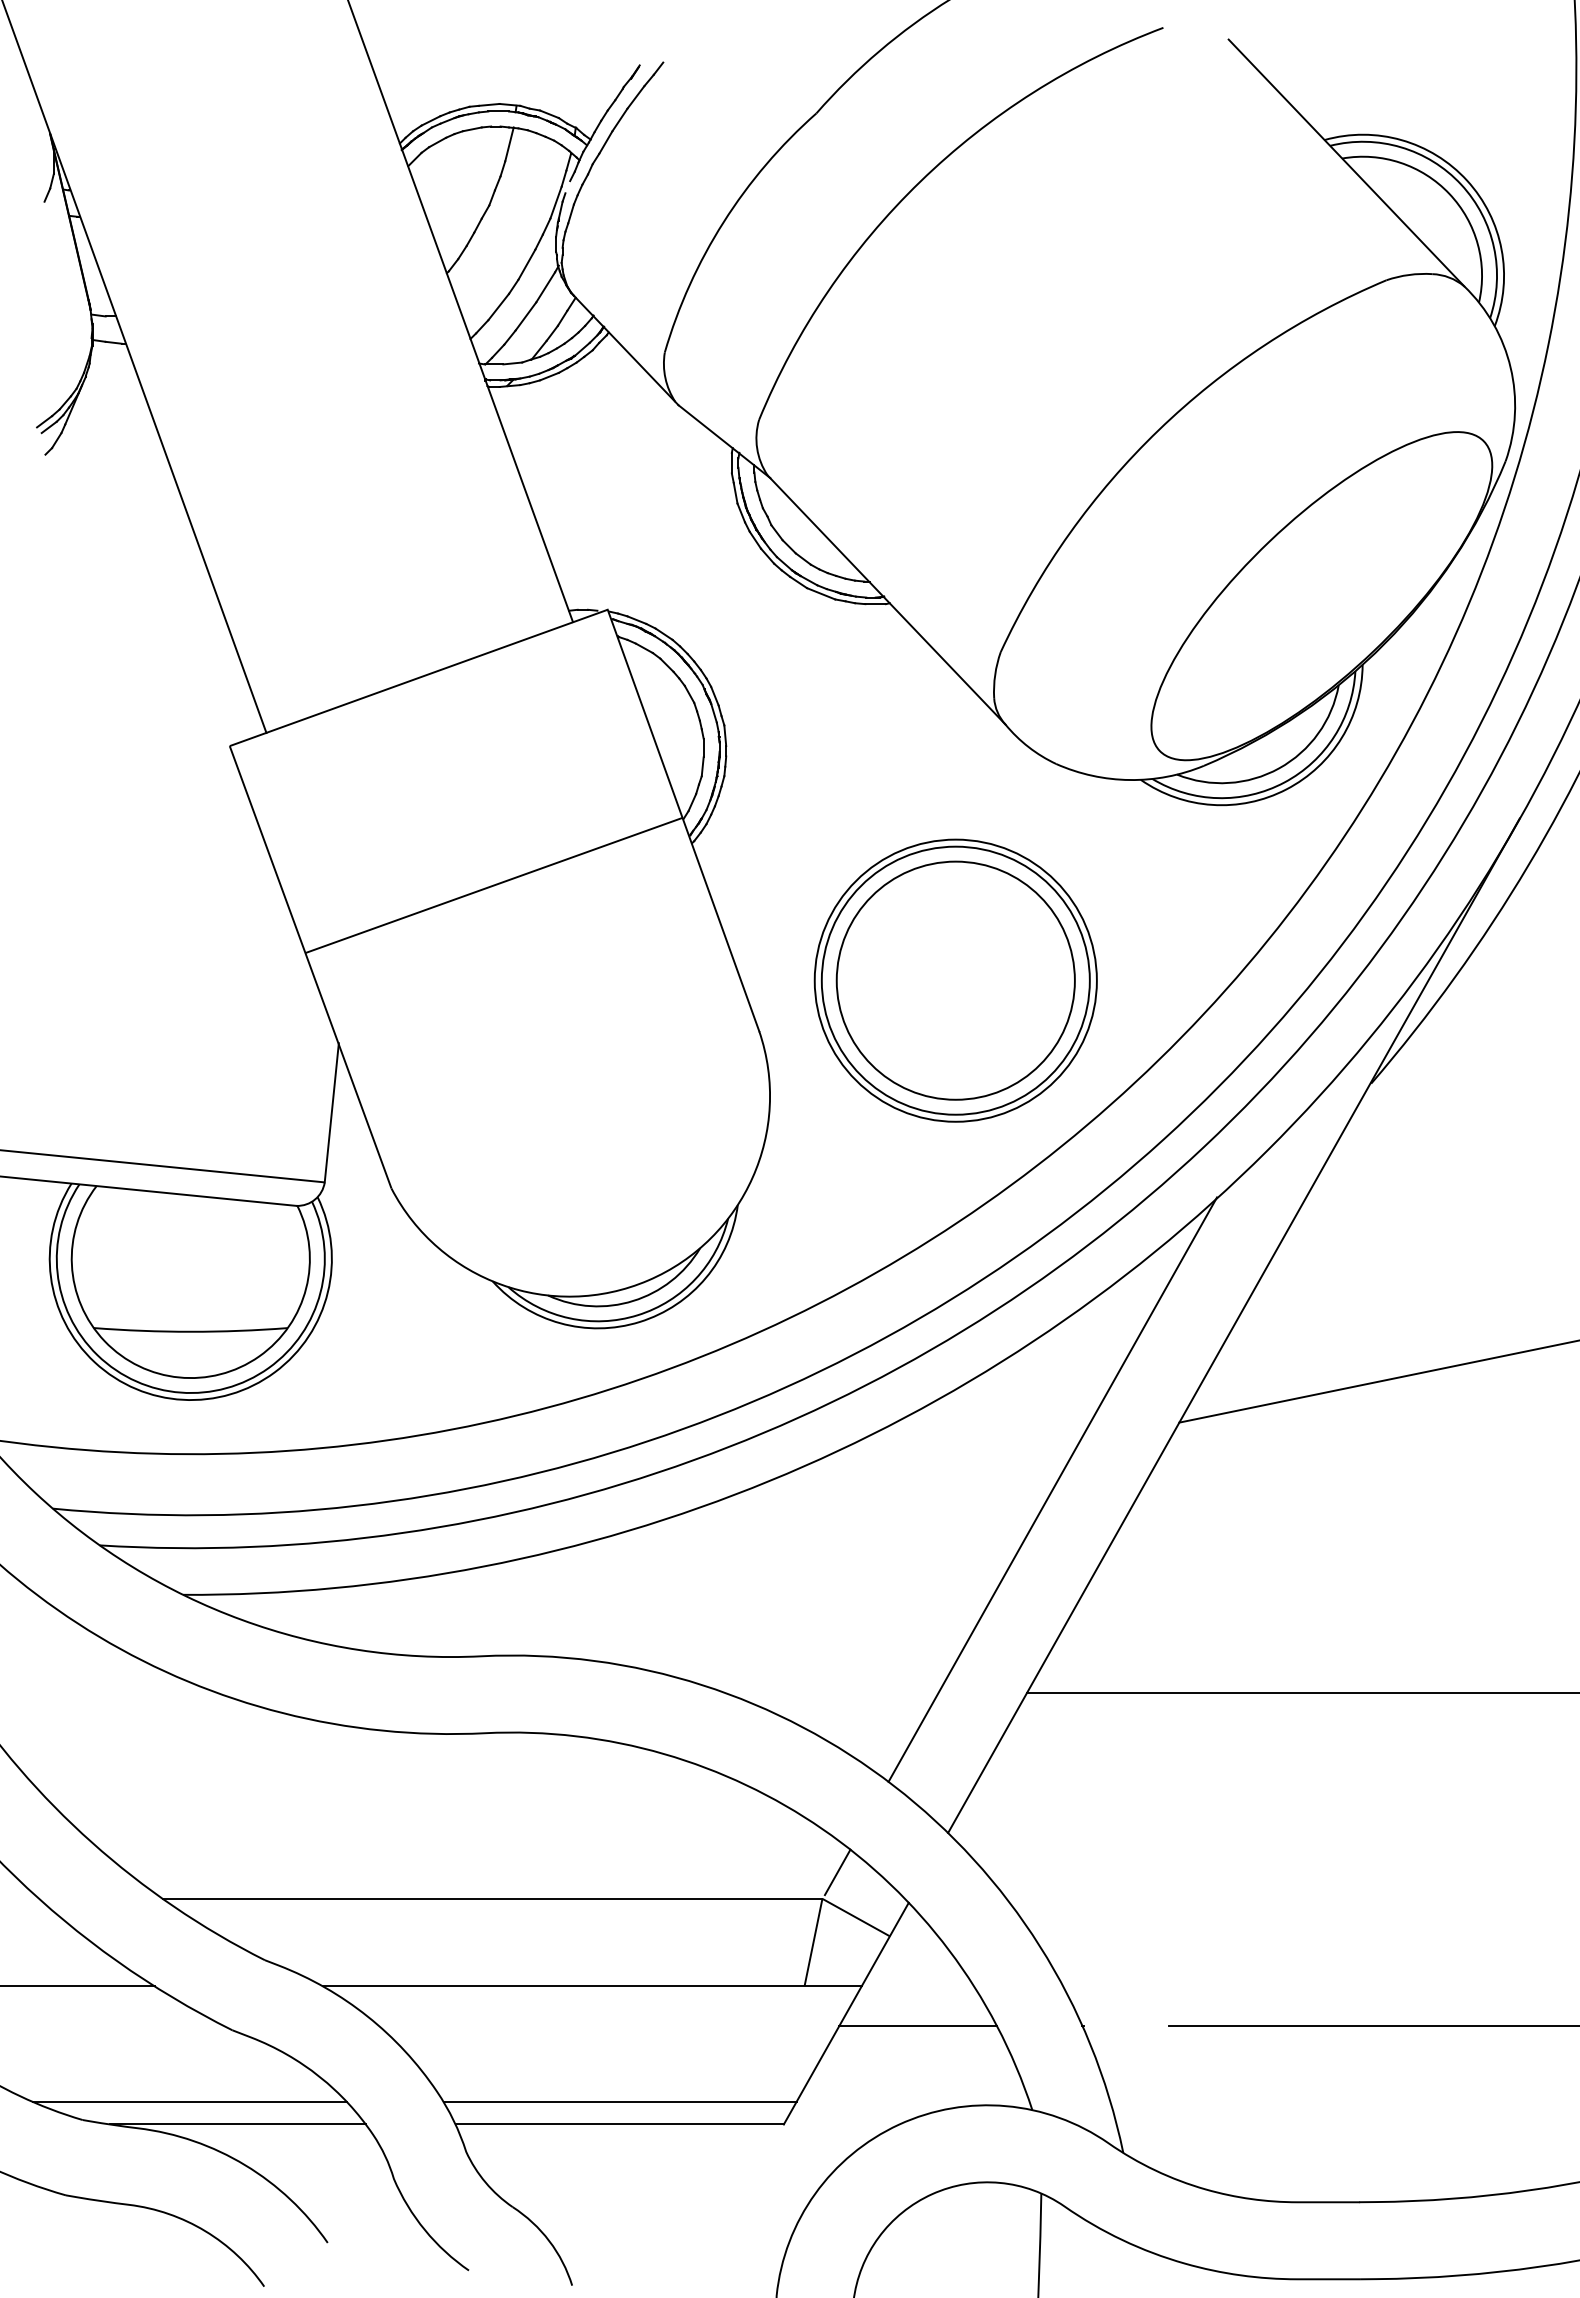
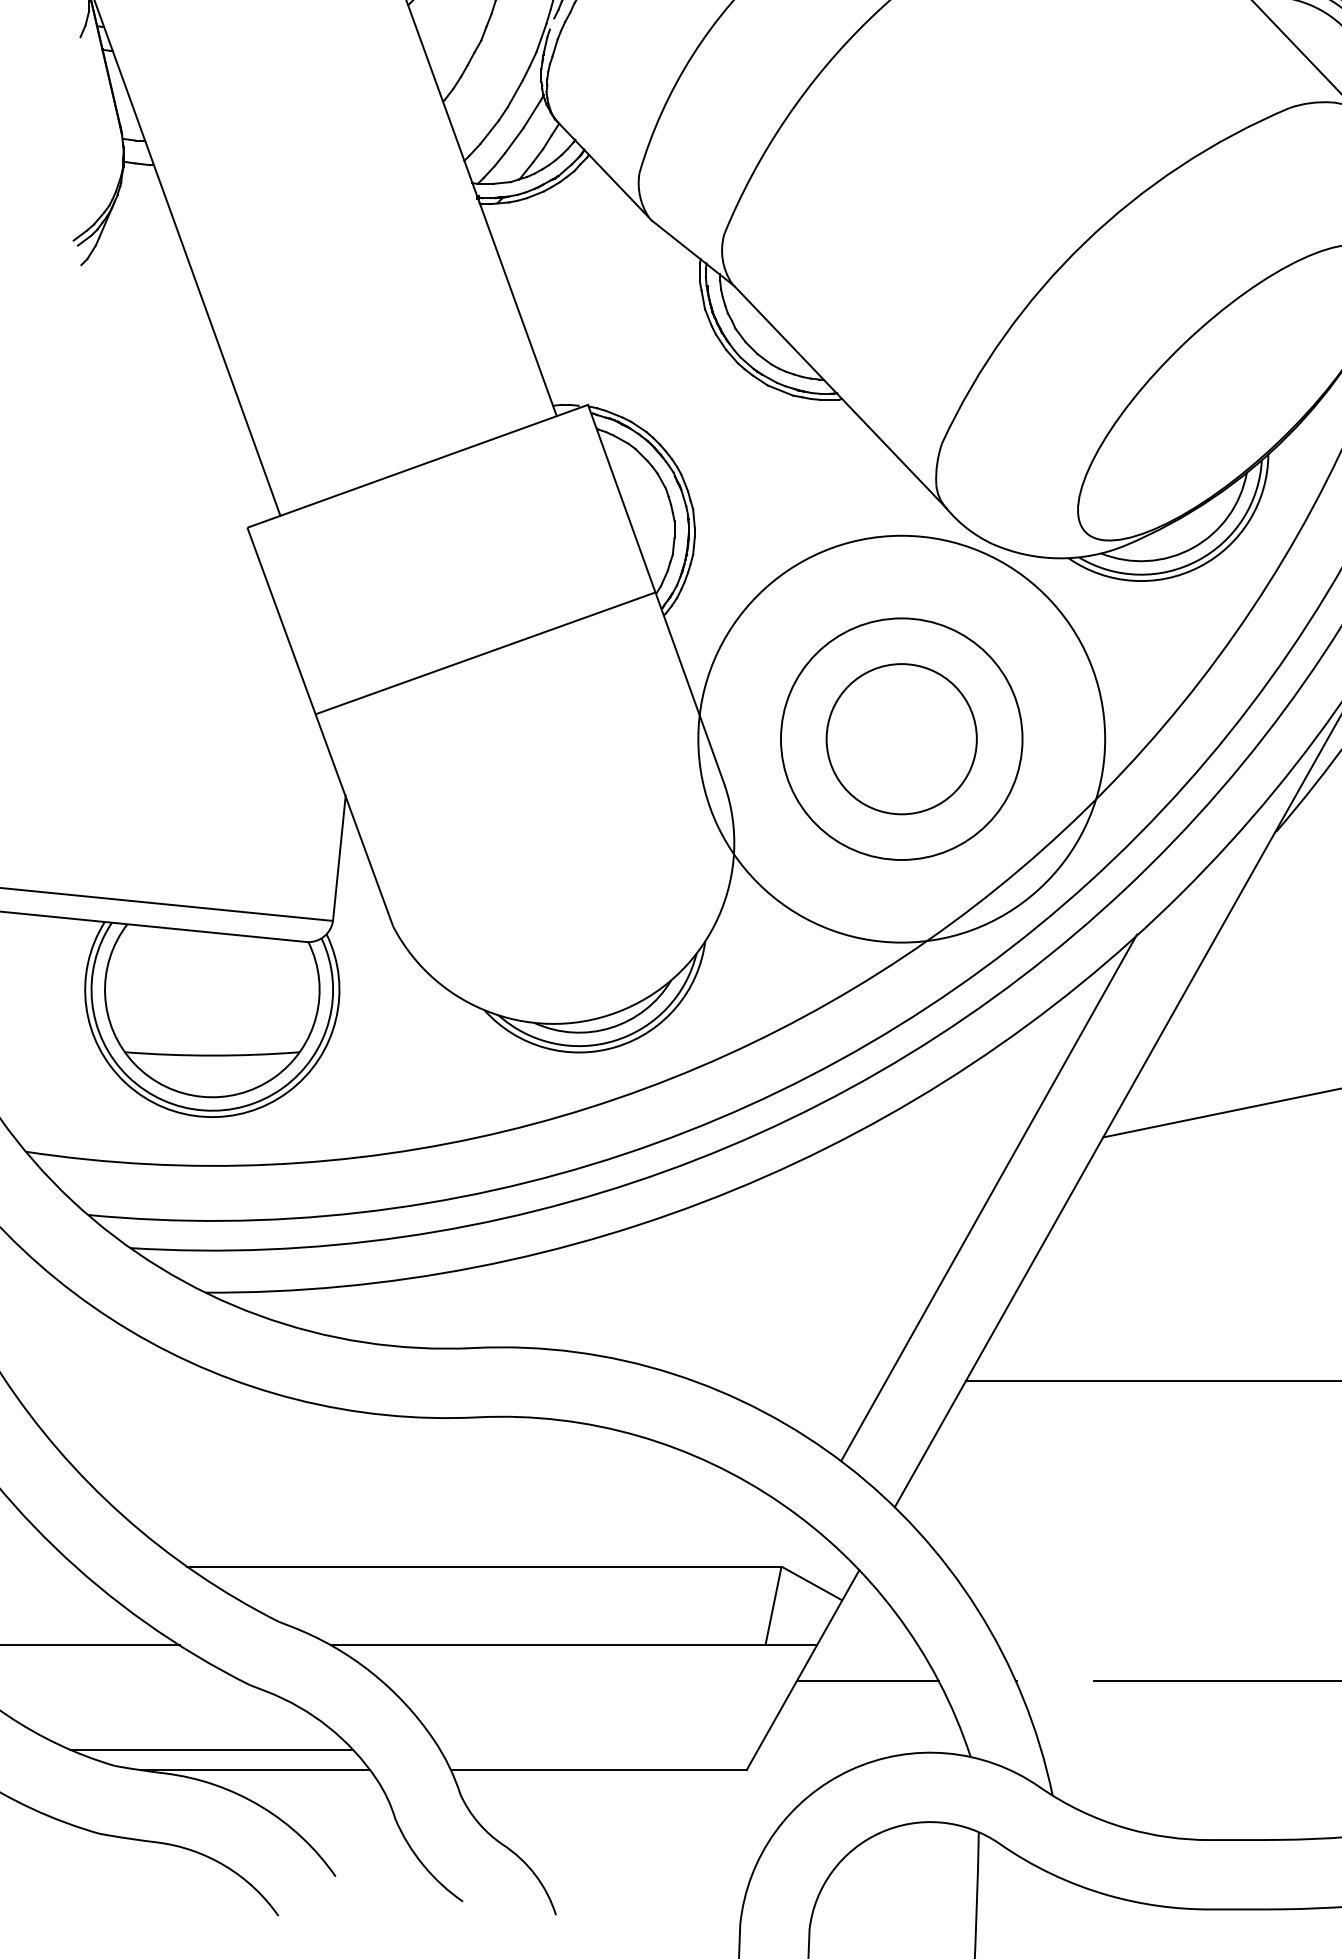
circle: (955, 980) -> (901, 739), size x0.7
circle: (955, 980) -> (901, 739), size x1.6
line: (837, 1872) -> (795, 1542), removed
line: (619, 2101) -> (598, 1749), removed

